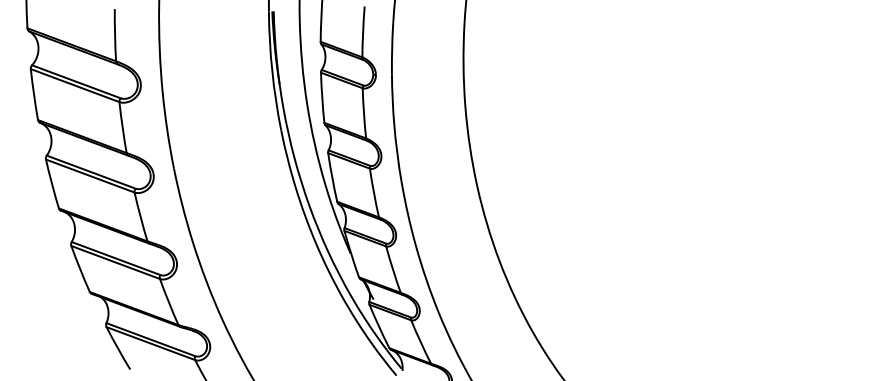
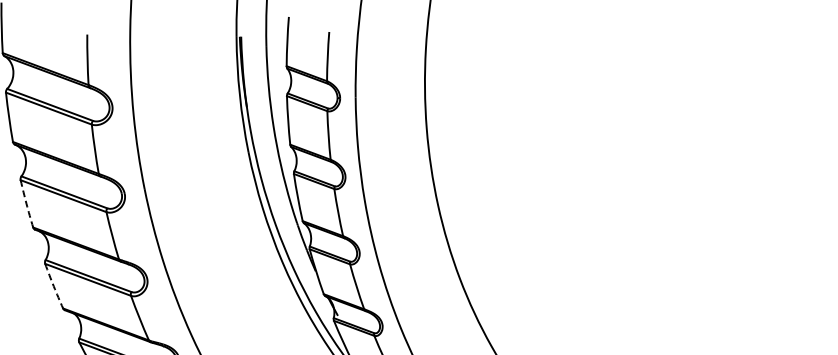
arc: (52, 184) -> (26, 204), solid -> dashed
arc: (80, 269) -> (54, 286), solid -> dashed

